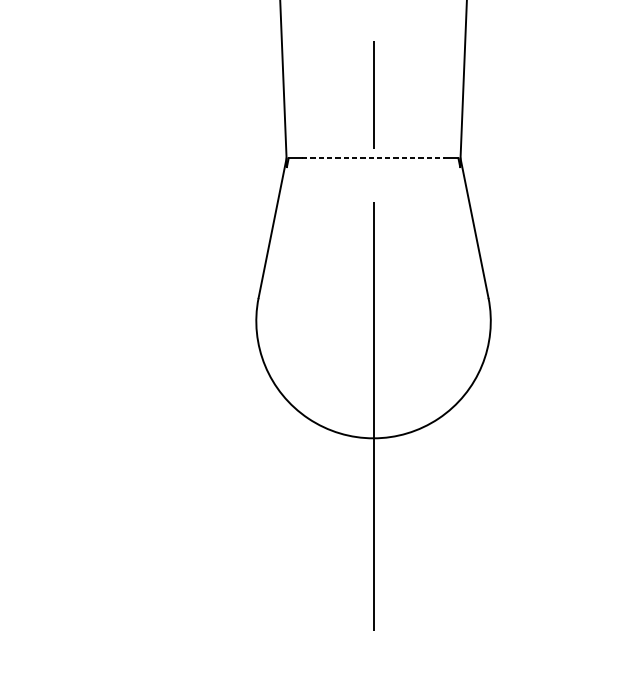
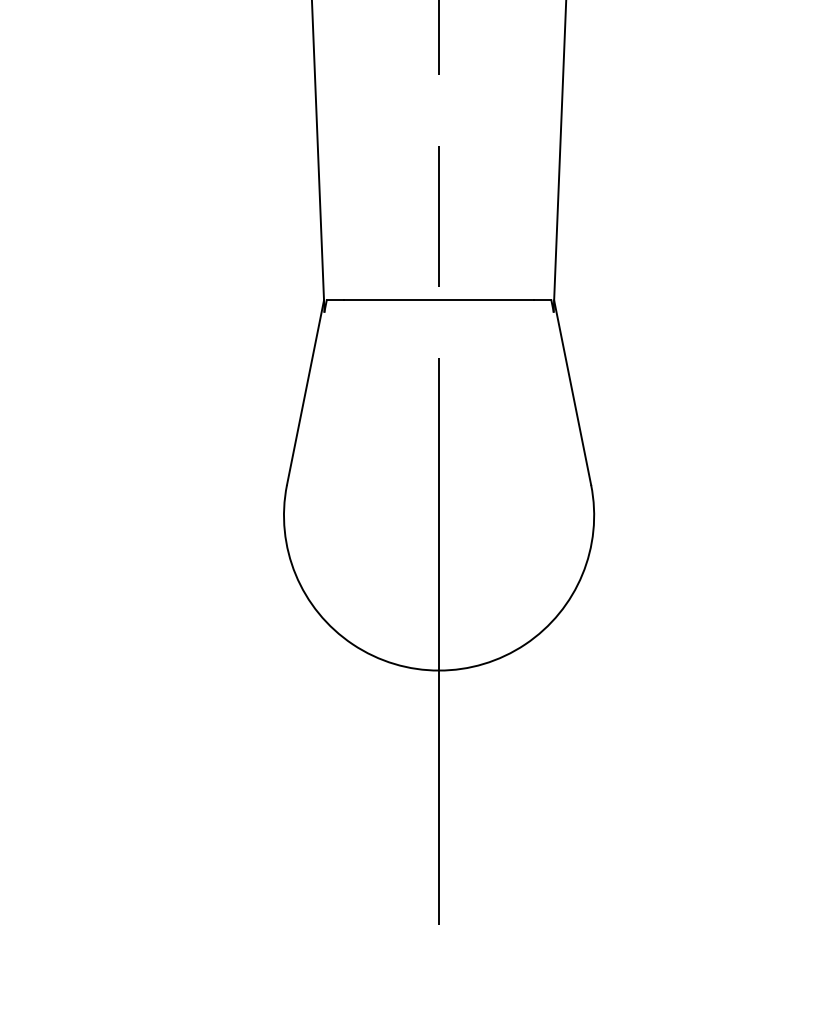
line: (373, 158) -> (439, 300), dashed -> solid

